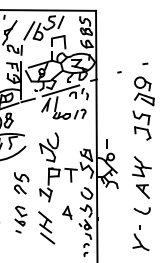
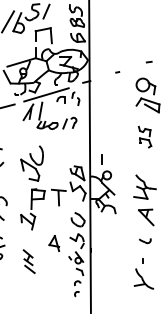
part: (141, 125) -> (144, 137), size x0.6
part: (141, 210) -> (144, 240), size x0.6
part: (46, 227) -> (28, 261), size x0.6

